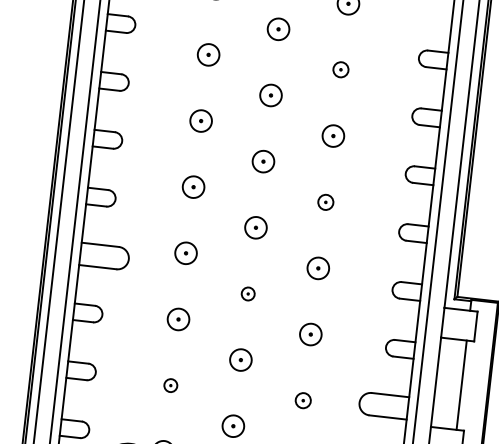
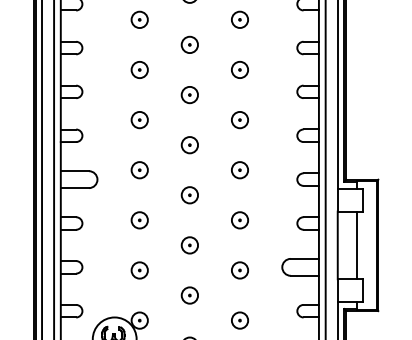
part: (340, 69) -> (239, 19), size x1.43
part: (325, 202) -> (239, 120), size x1.43
part: (247, 294) -> (189, 195), size x1.67
part: (170, 385) -> (139, 270), size x1.67
part: (302, 400) -> (239, 270), size x1.43

